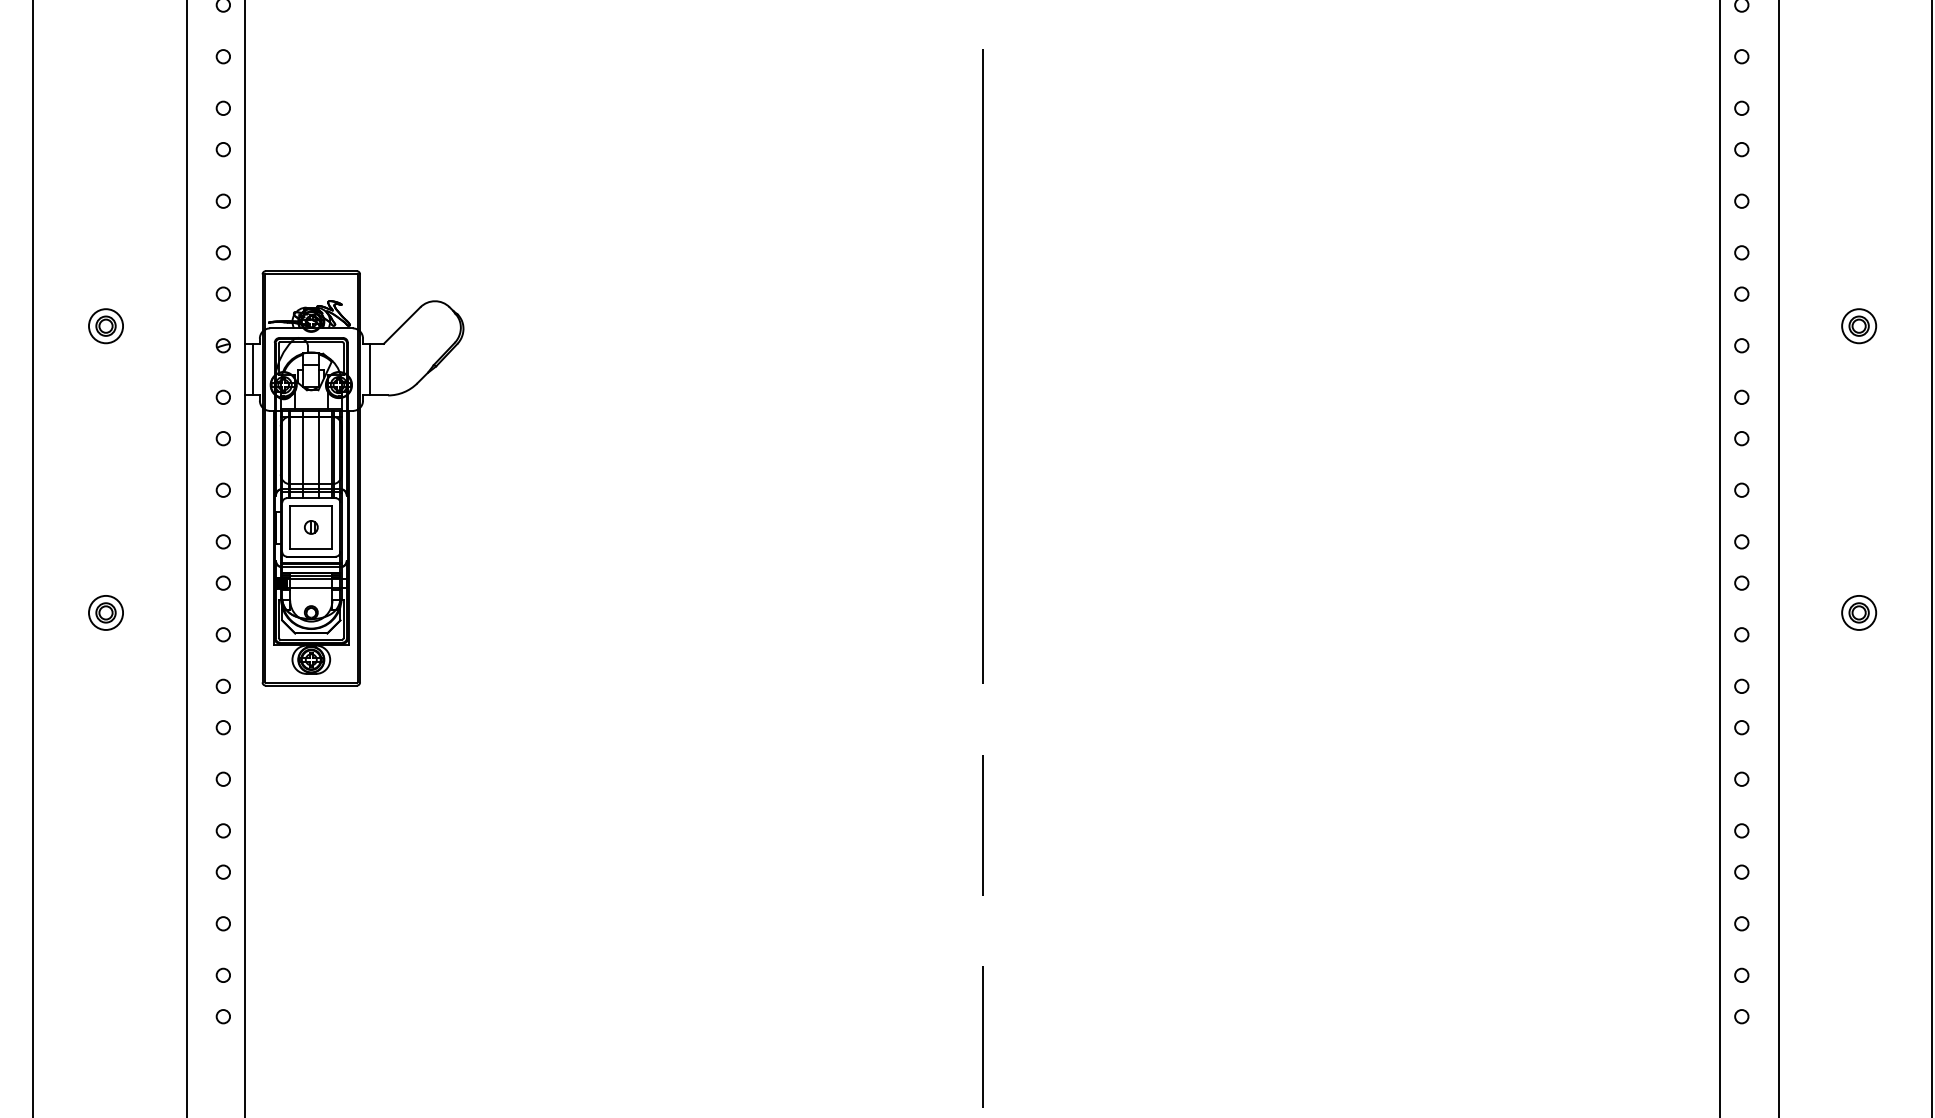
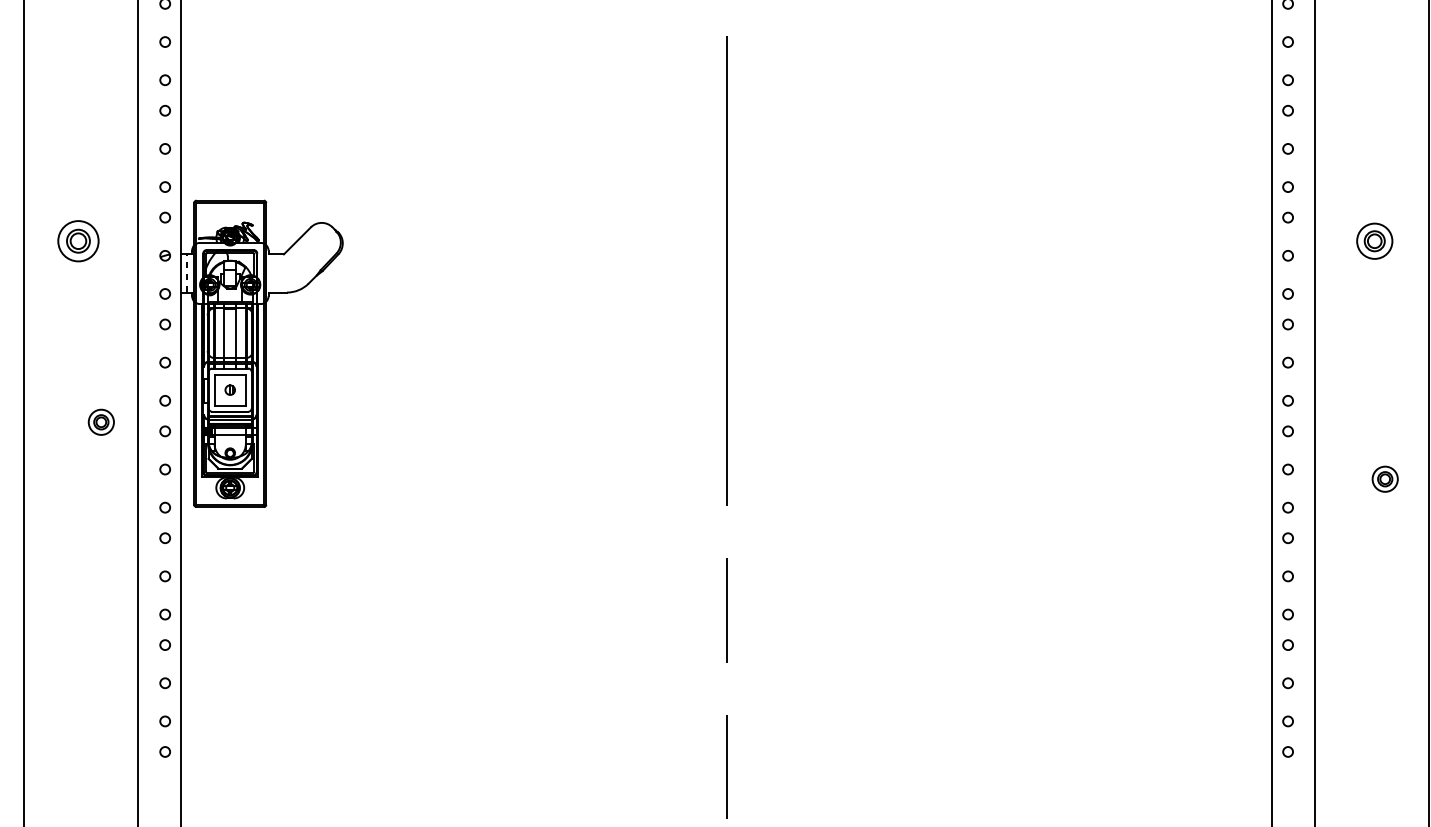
part: (105, 326) -> (78, 241), size x1.6
part: (1859, 326) -> (1375, 241), size x1.4
line: (253, 369) -> (187, 273), solid -> dashed
line: (369, 369) -> (273, 273), removed
part: (105, 612) -> (100, 422), moved
part: (1859, 612) -> (1385, 478), moved

